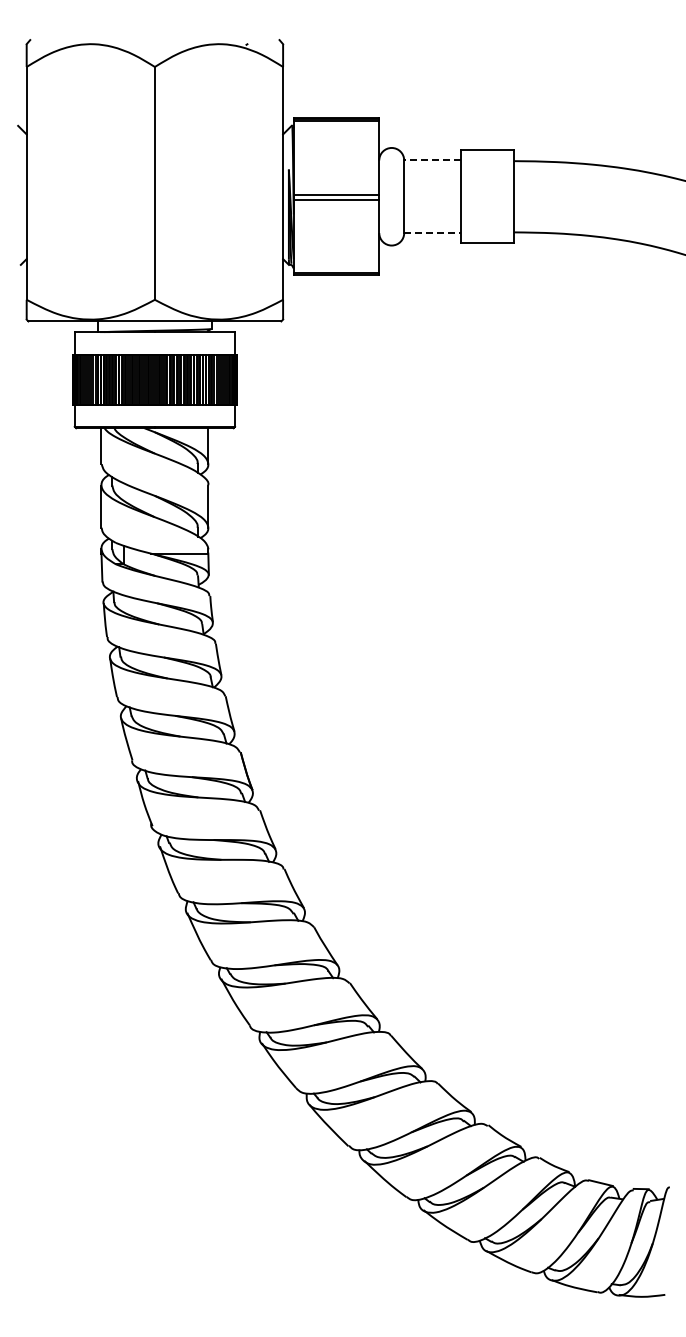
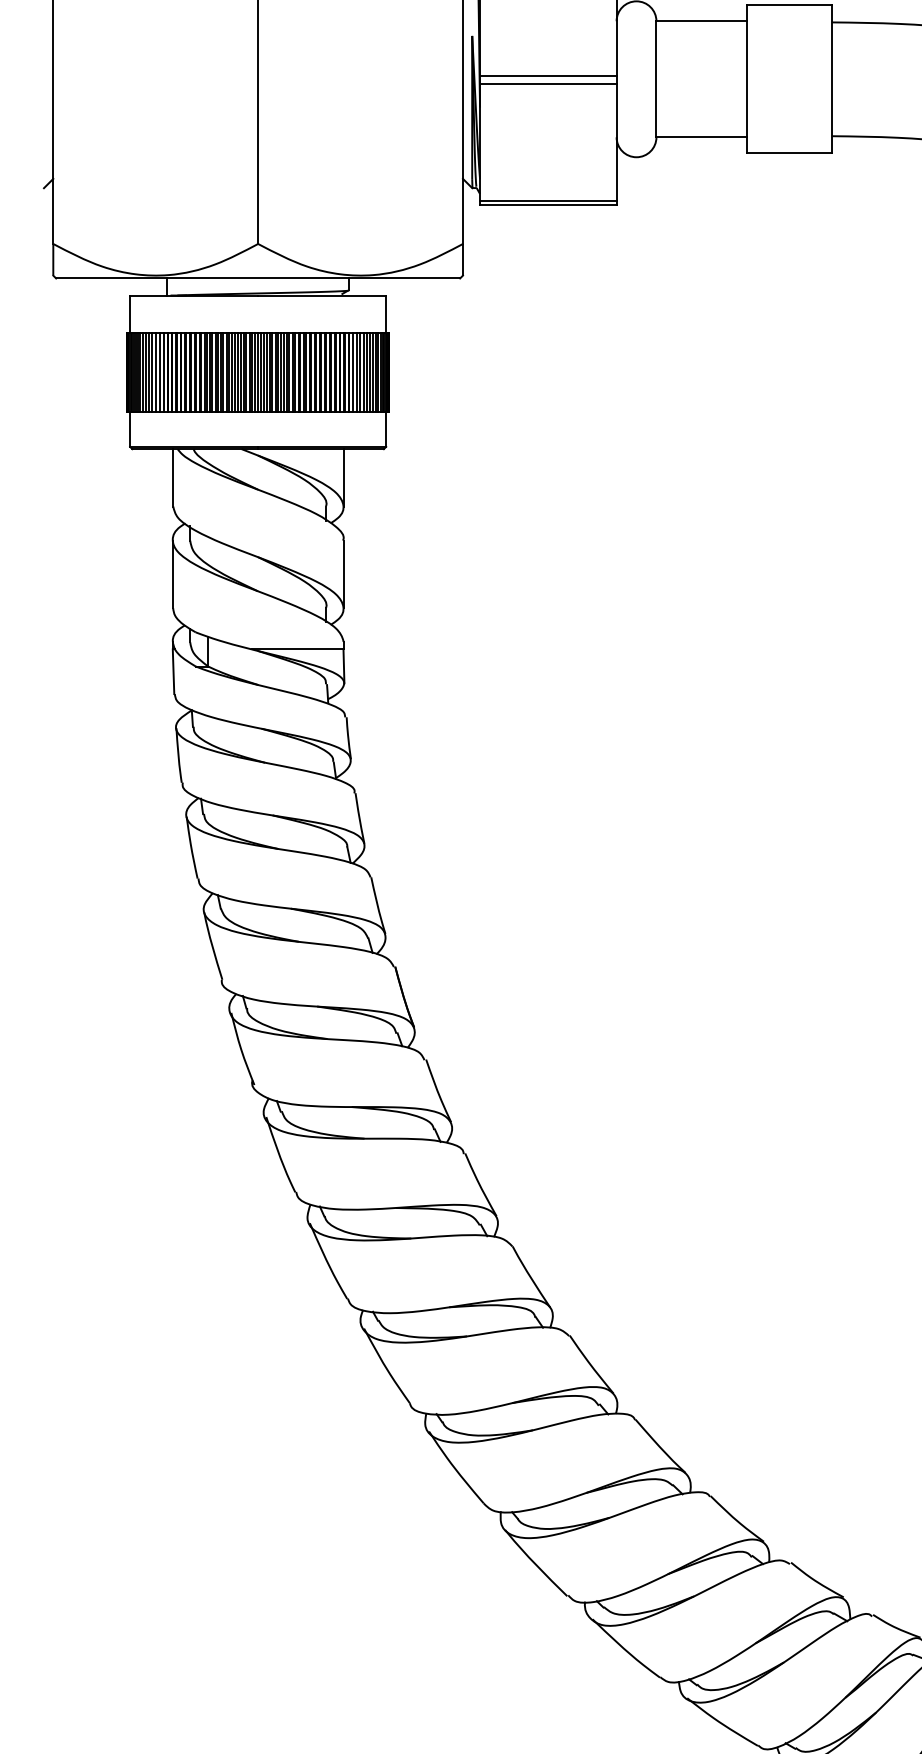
line: (432, 160) -> (701, 21), dashed -> solid
line: (433, 233) -> (703, 137), dashed -> solid

